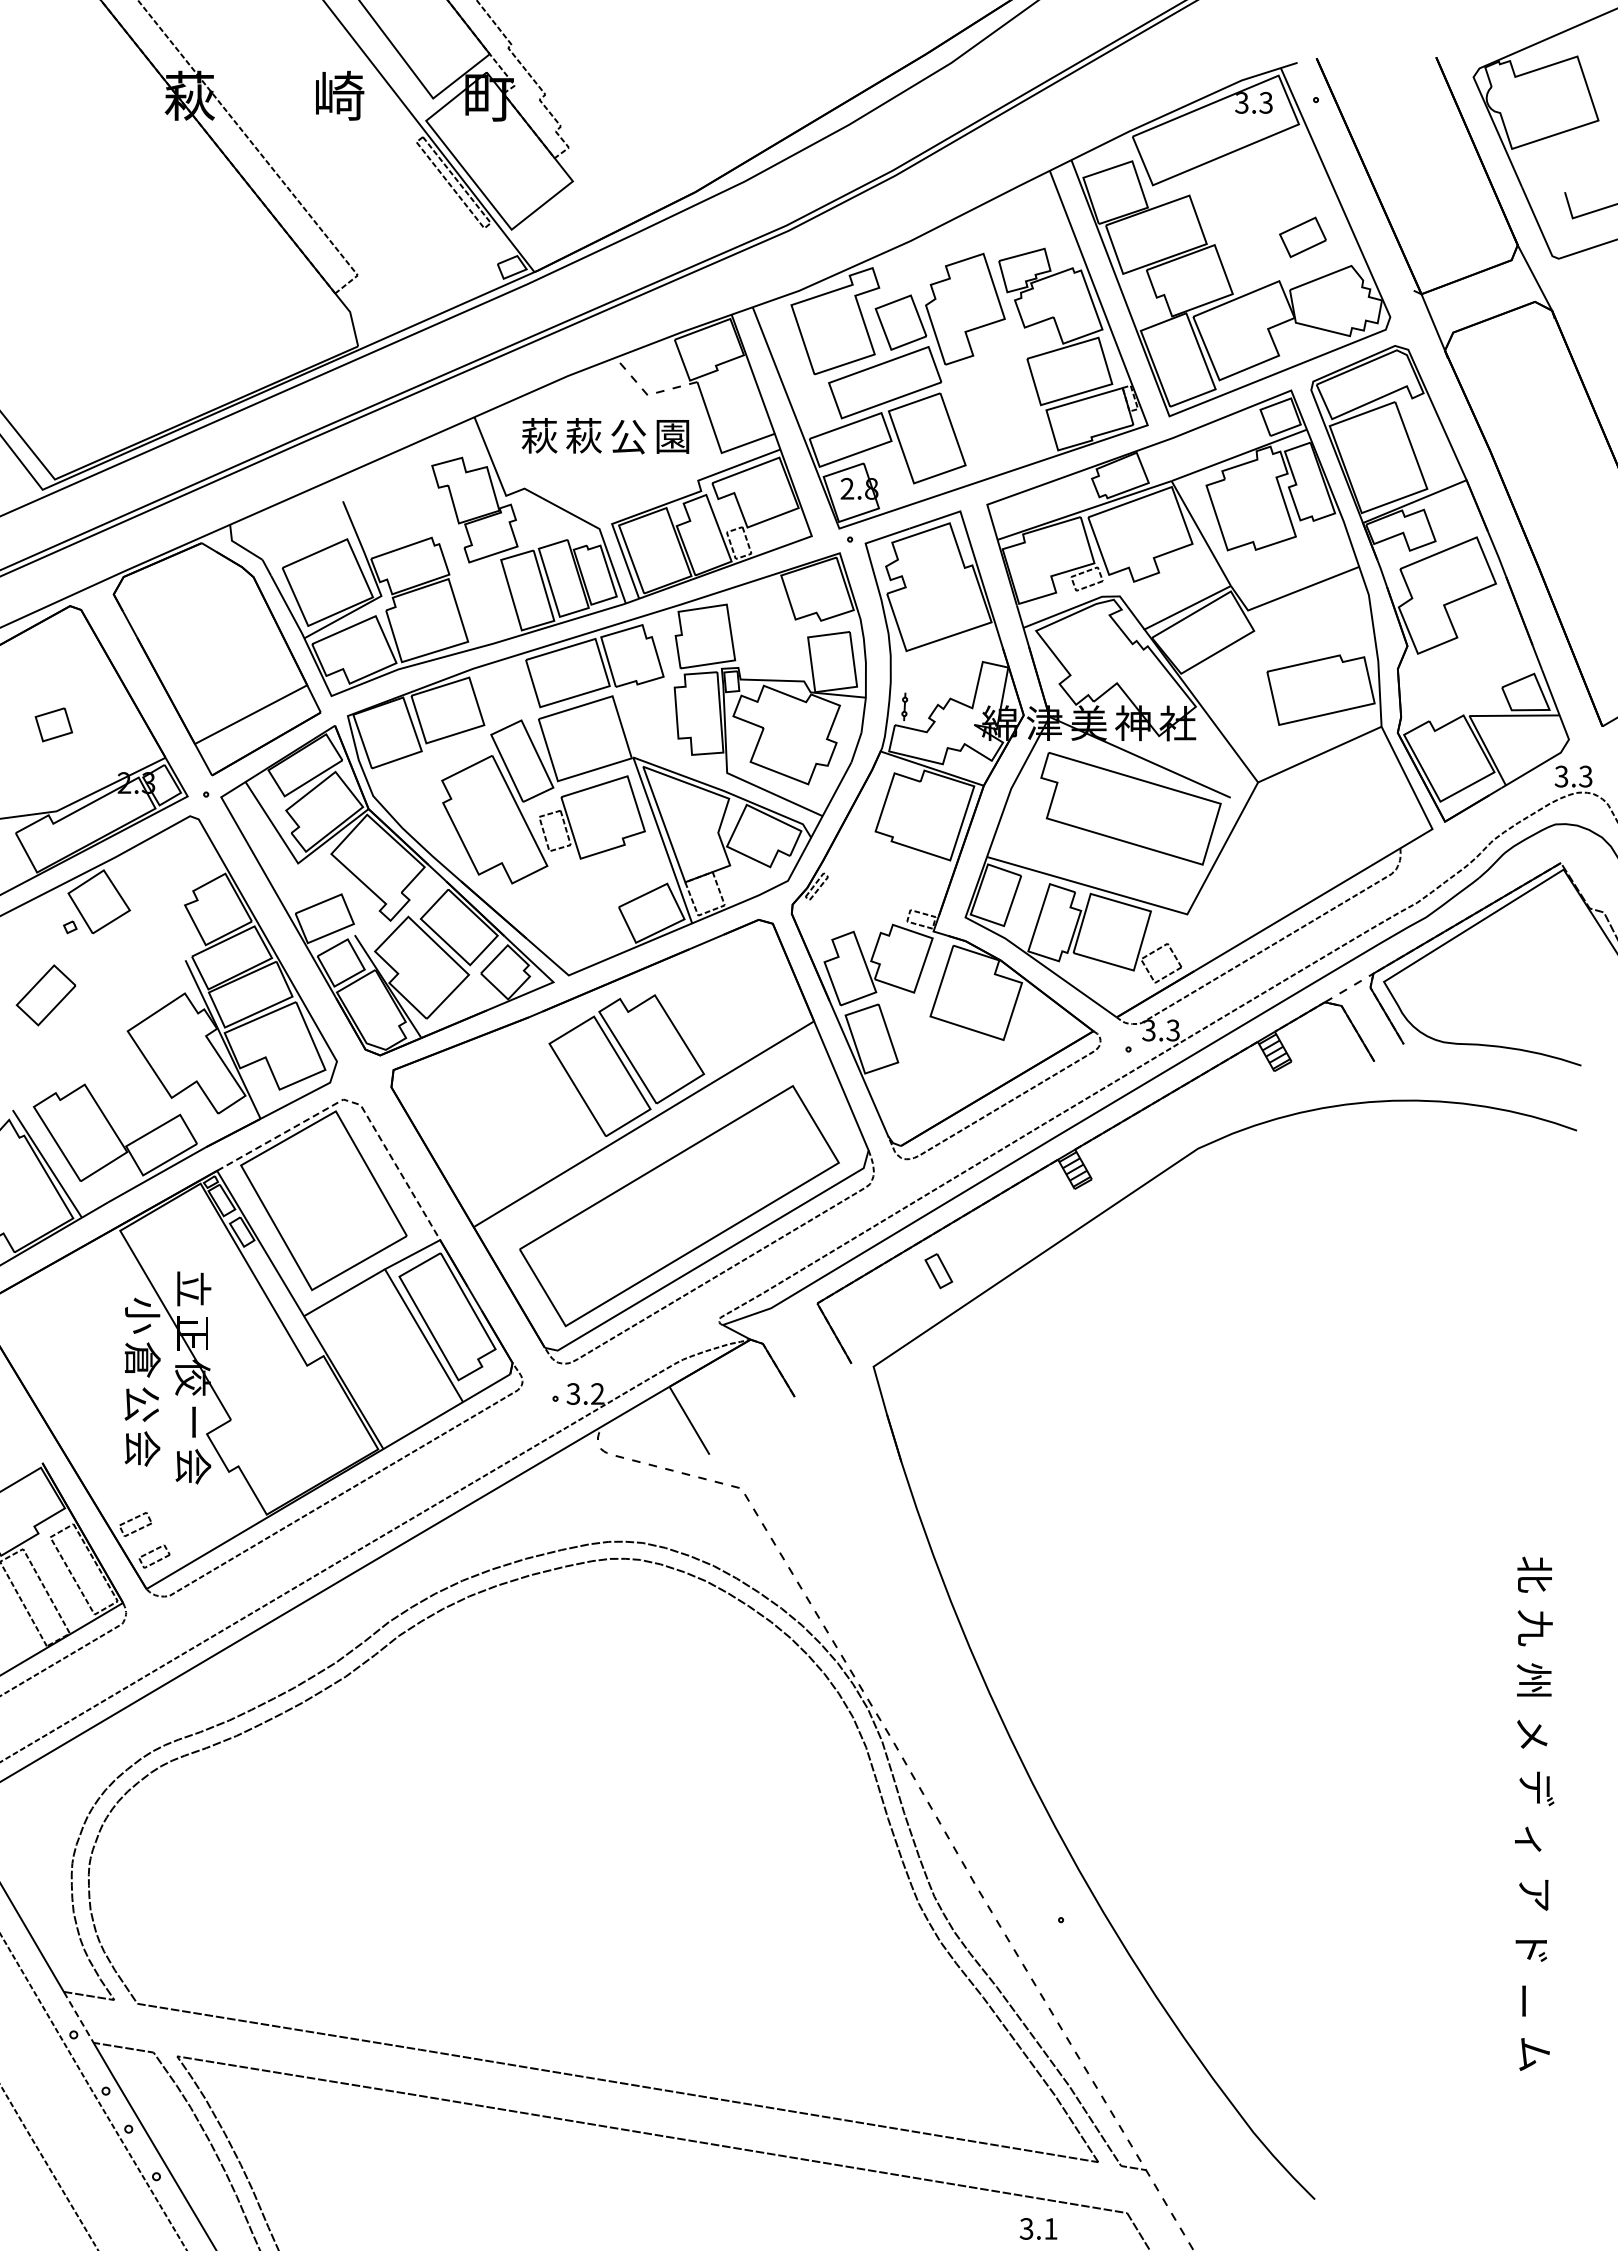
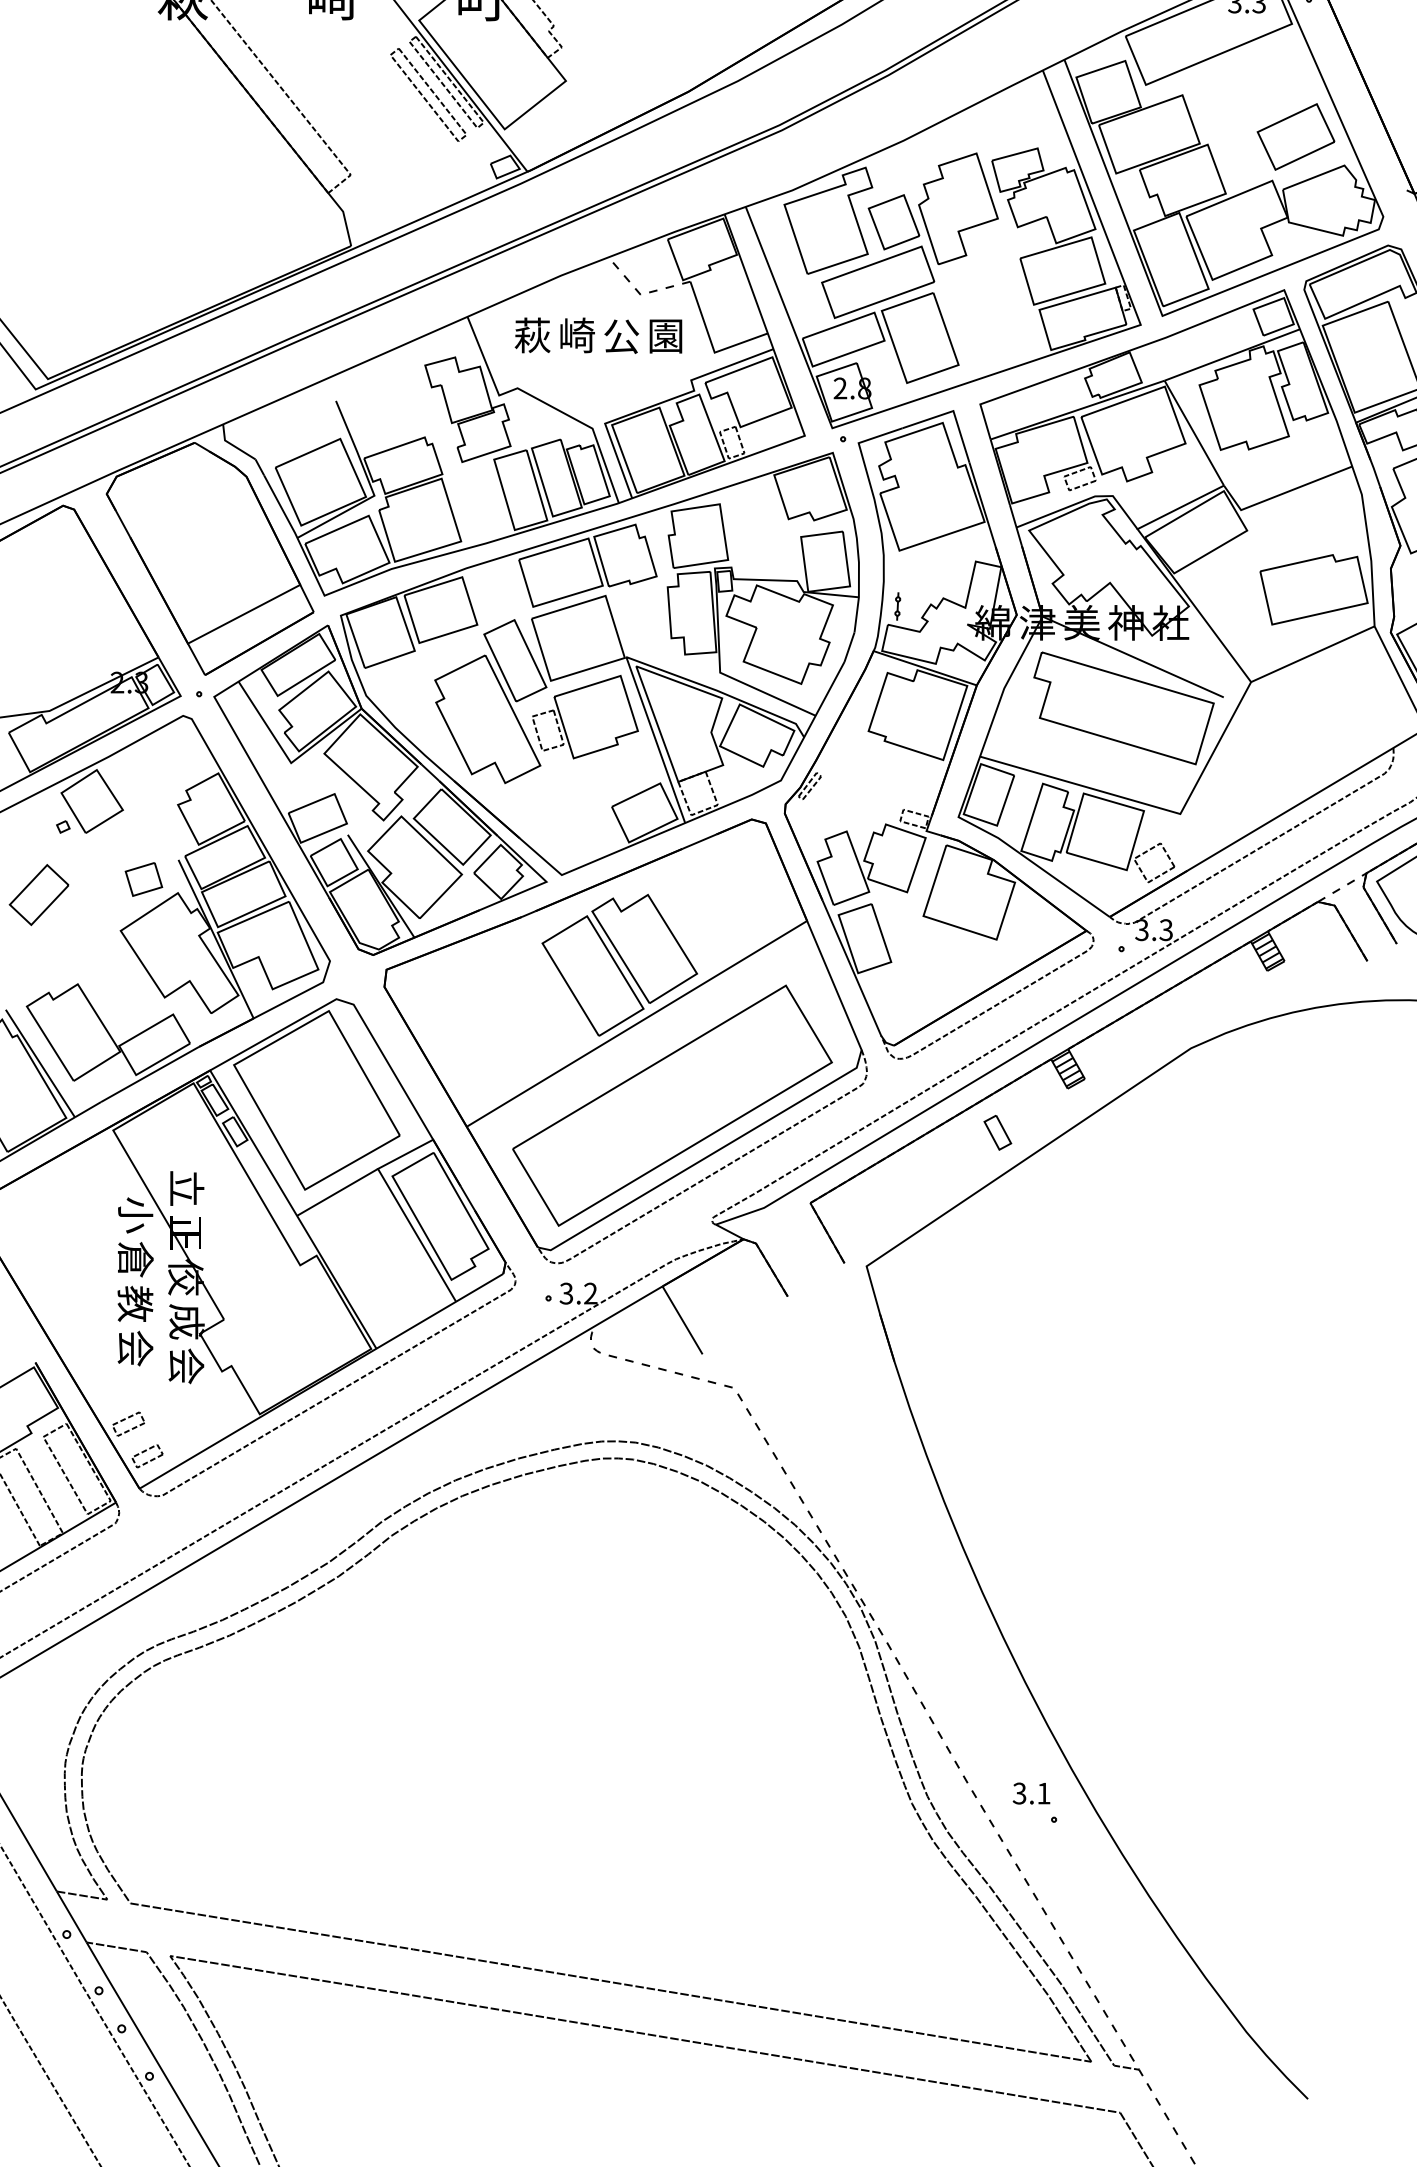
part: (435, 195) -> (428, 95), added
part: (1302, 237) -> (1295, 137), size x1.67
text: (583, 435) -> (576, 335), 萩 -> 崎
part: (53, 724) -> (143, 879), moved
line: (357, 1103) -> (350, 1003), dashed -> solid
part: (938, 1271) -> (997, 1133), moved
text: (142, 1404) -> (135, 1304), 公 -> 教
text: (193, 1421) -> (186, 1321), ー -> 成
line: (78, 2017) -> (71, 1917), dashed -> solid
text: (1038, 2228) -> (1031, 1793), moved

